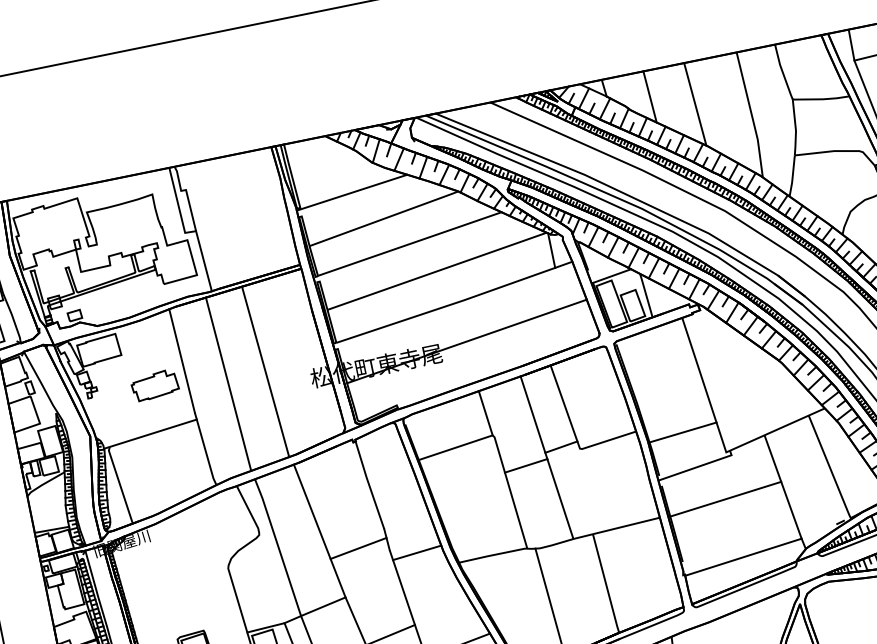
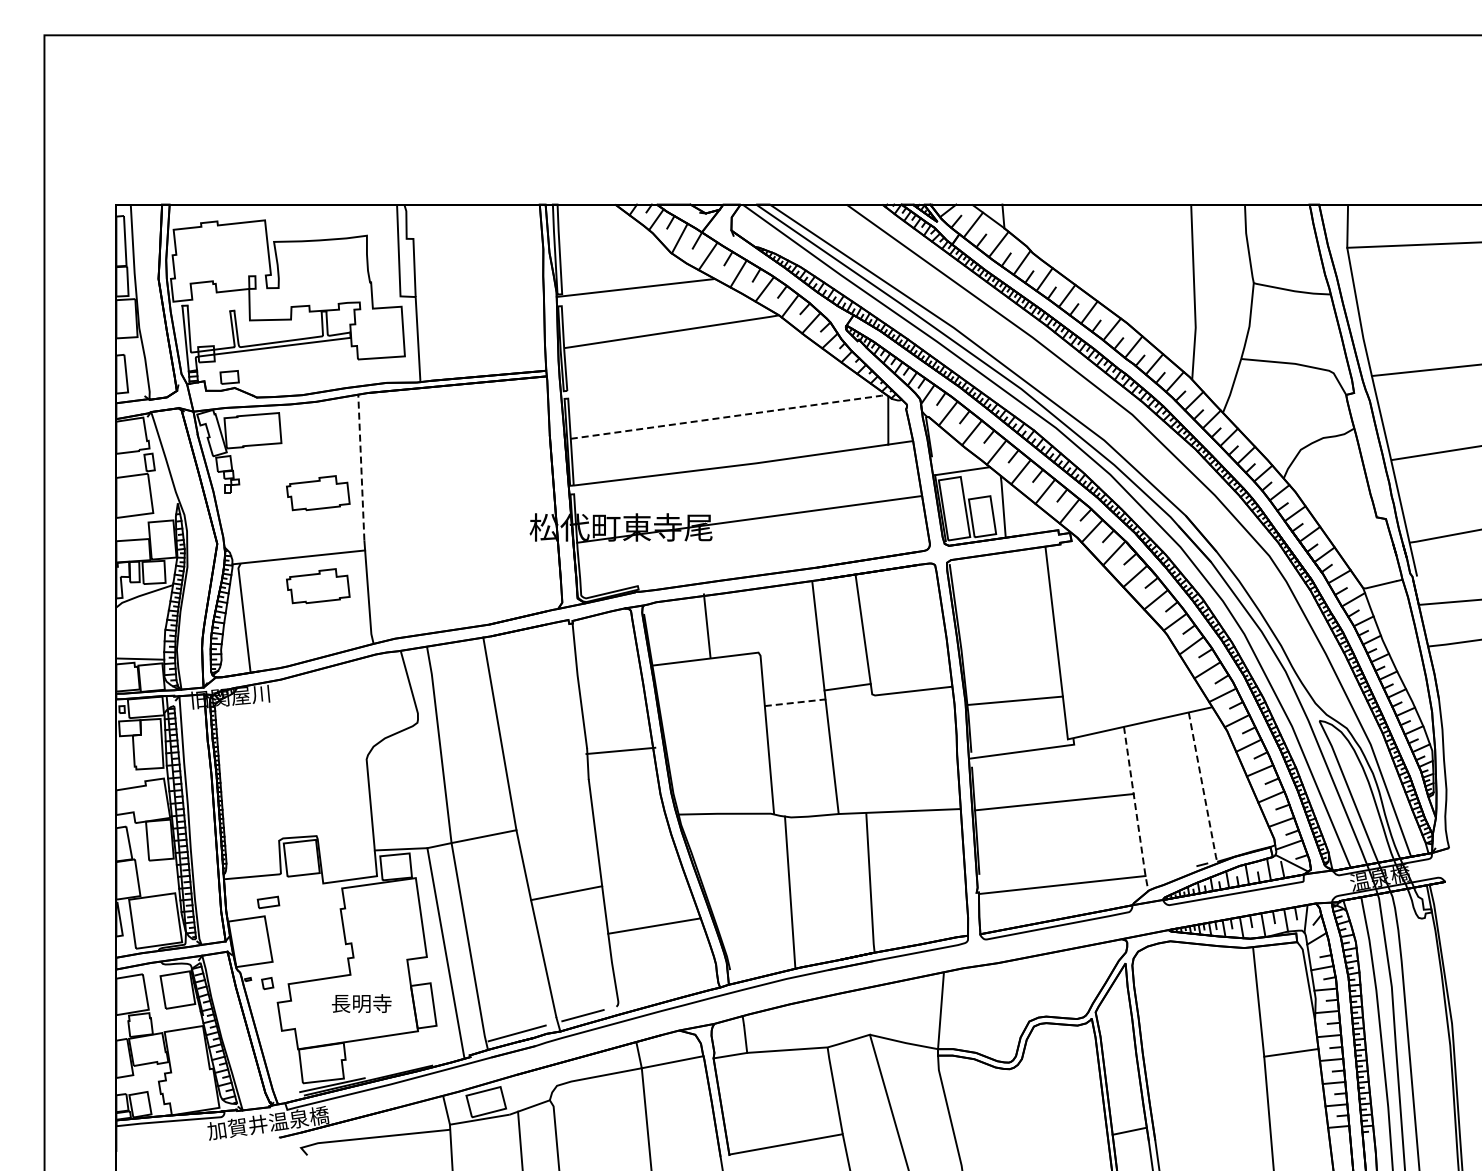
line: (649, 96) -> (1062, 240), removed
line: (695, 103) -> (1121, 262), removed
line: (409, 243) -> (699, 372), removed
line: (438, 270) -> (730, 416), solid -> dashed
line: (182, 360) -> (361, 467), solid -> dashed
line: (265, 372) -> (470, 505), removed
line: (228, 384) -> (417, 511), removed
line: (485, 413) -> (706, 625), moved
part: (168, 452) -> (318, 586), added
line: (526, 465) -> (795, 702), solid -> dashed
line: (830, 468) -> (1203, 789), solid -> dashed
line: (784, 492) -> (1135, 809), solid -> dashed
line: (357, 548) -> (546, 767), removed
line: (416, 552) -> (620, 750), moved

